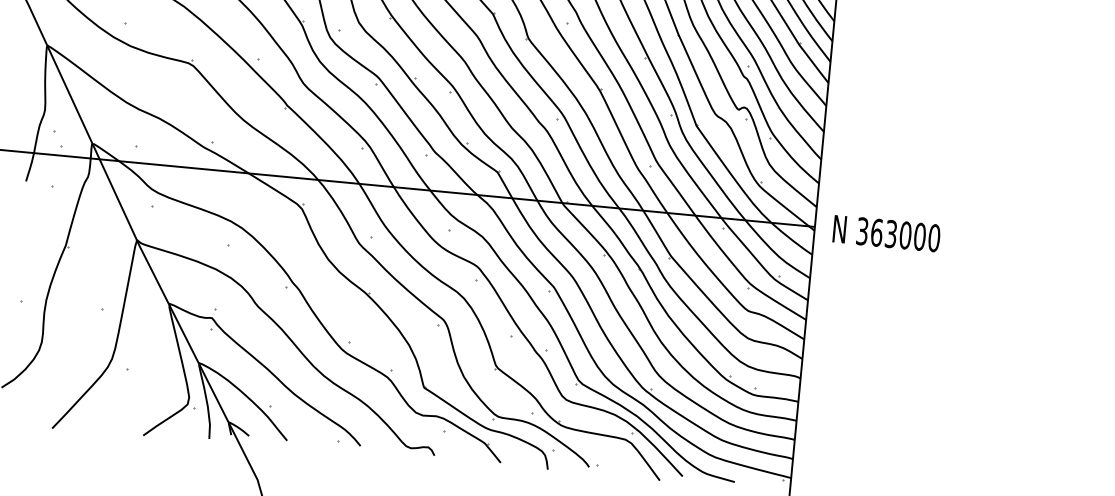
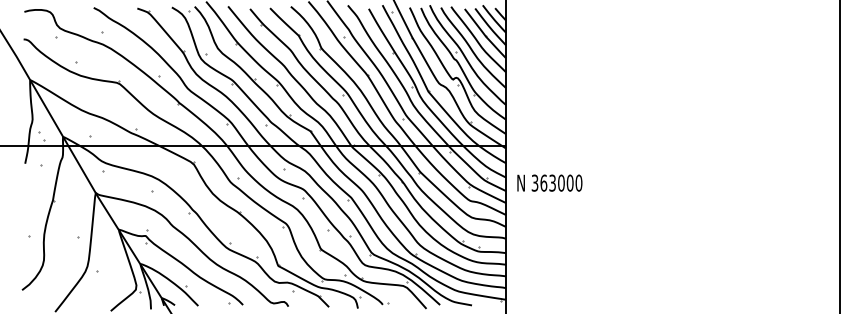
text: (886, 232) -> (549, 182), moved

